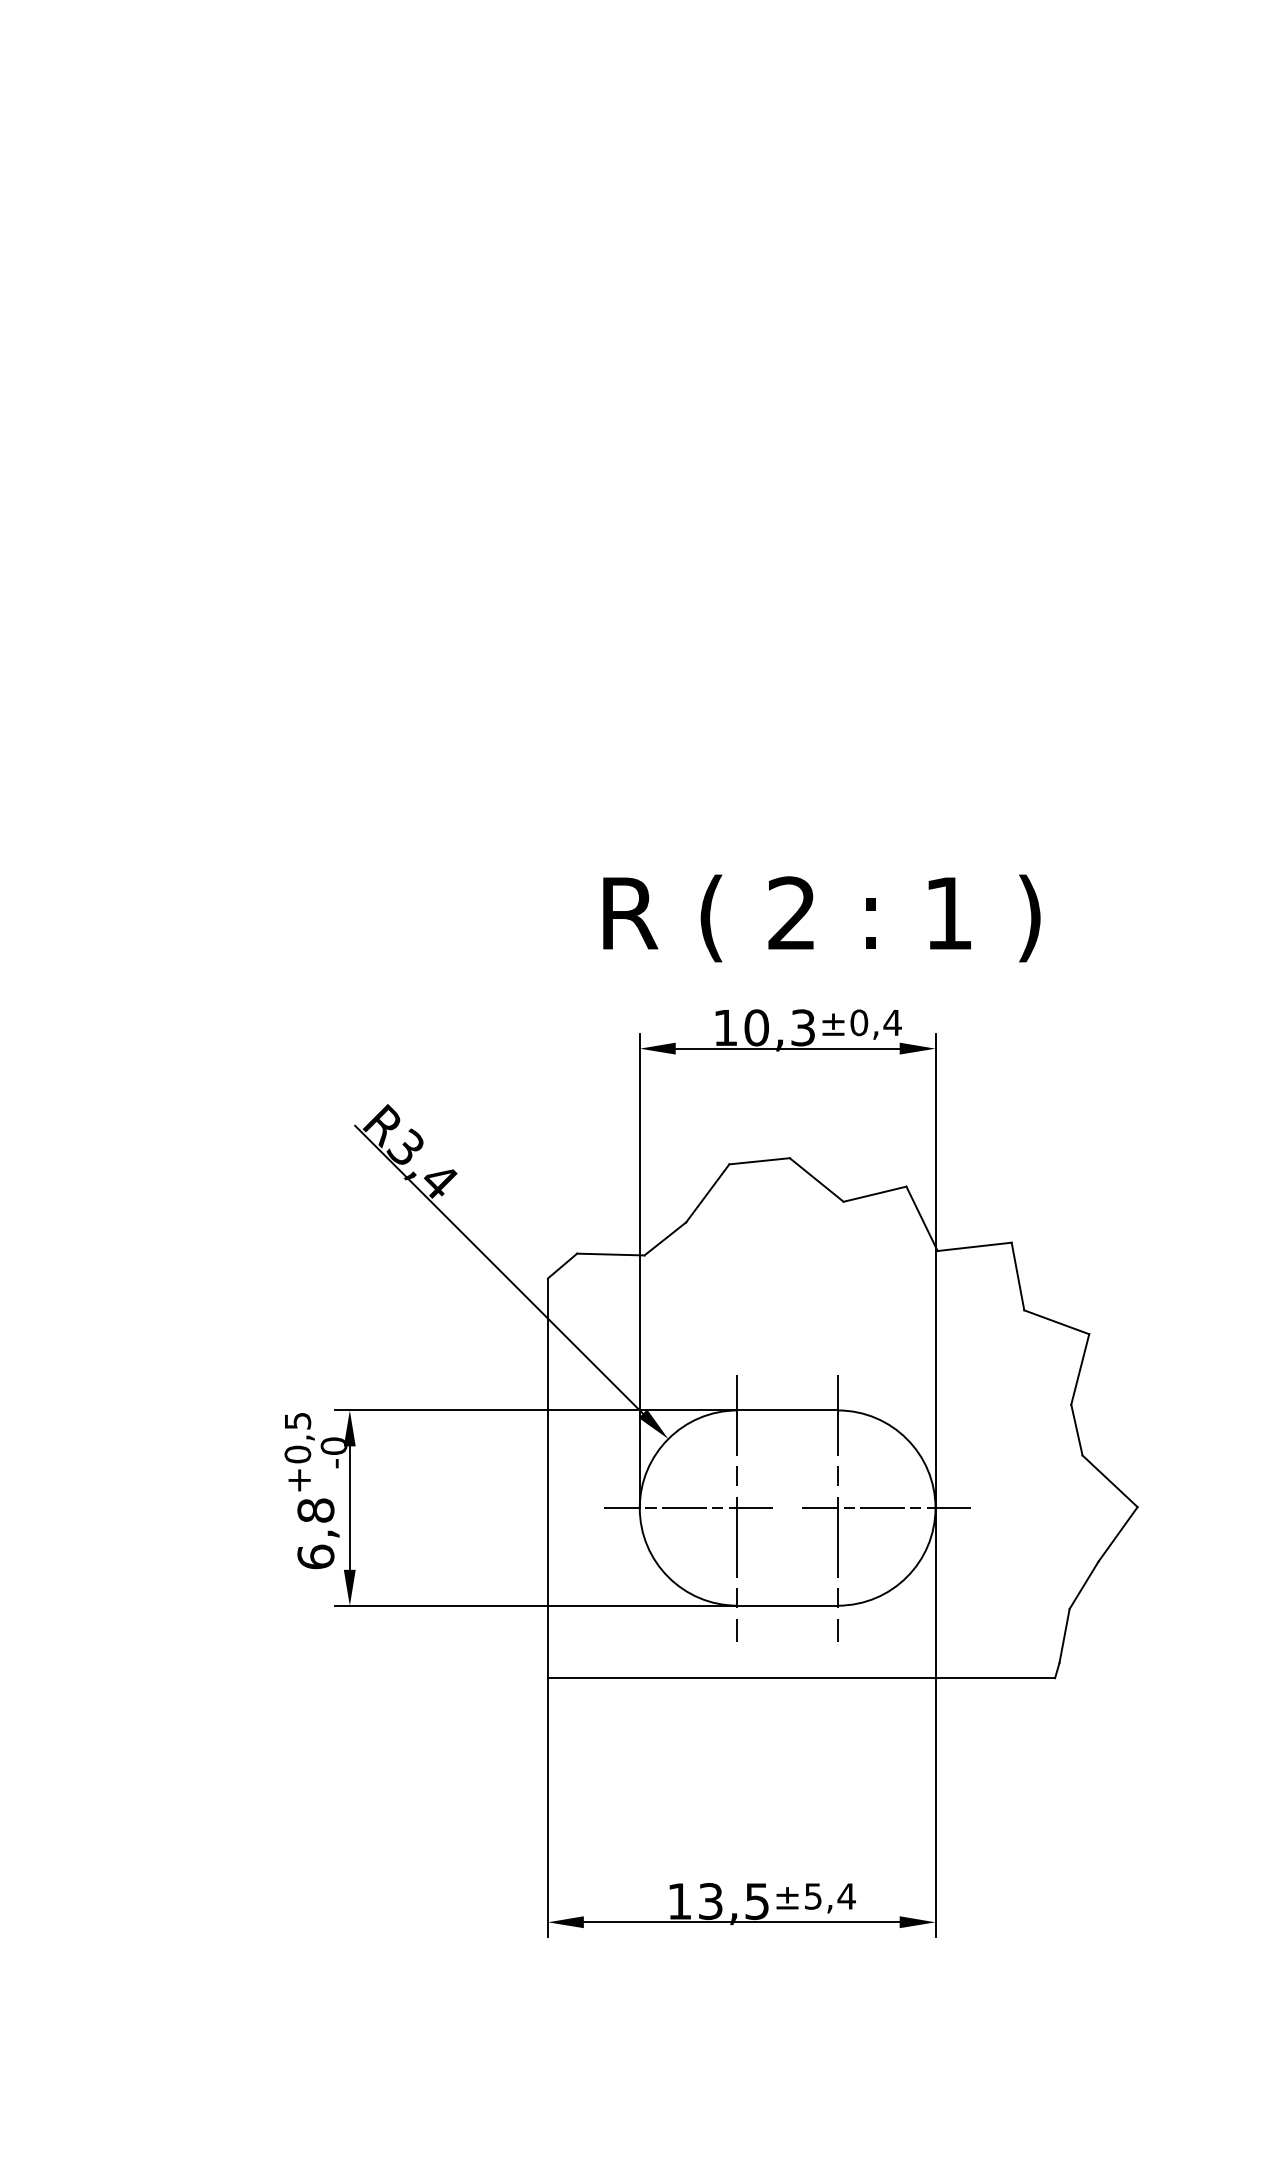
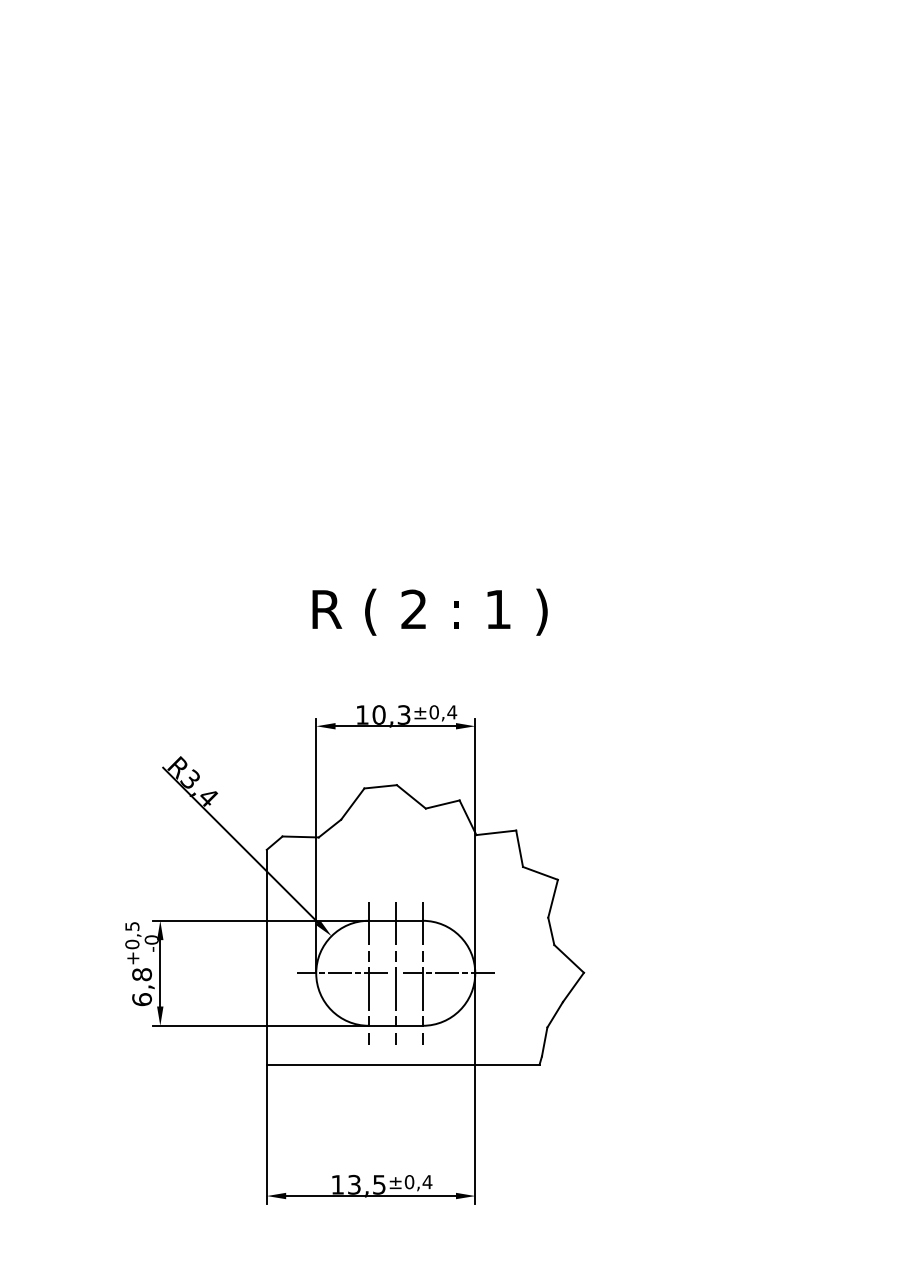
text: (820, 917) -> (429, 611), moved
line: (787, 1508) -> (395, 973), added
text: (813, 1897) -> (409, 1182), ±5,4 -> ±0,4

